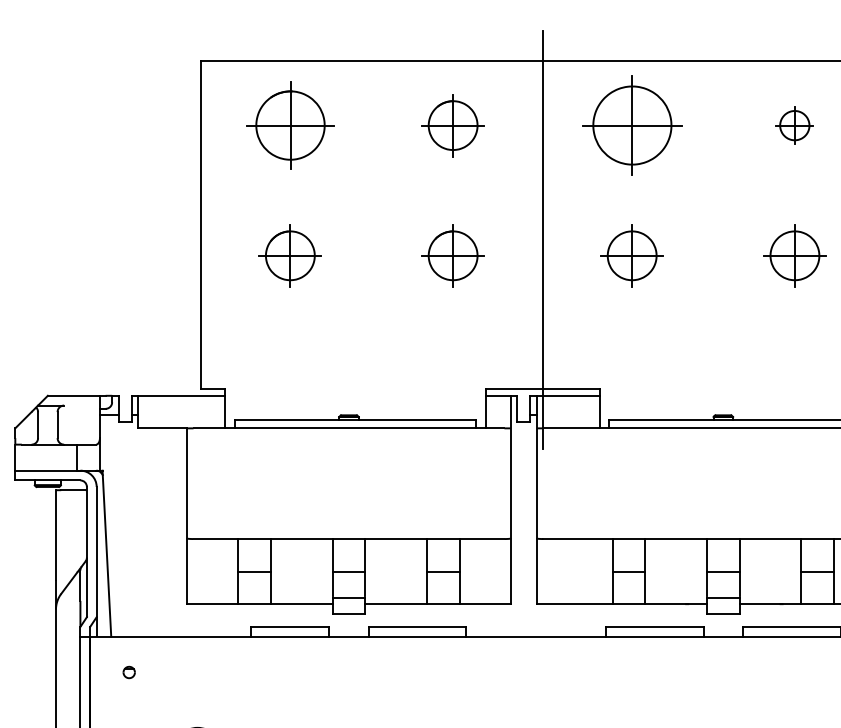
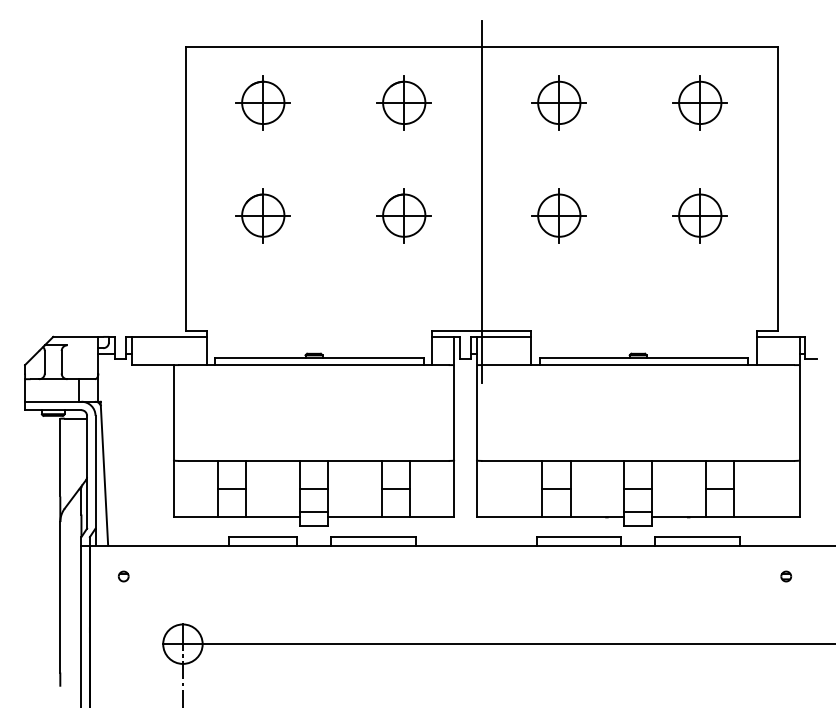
part: (289, 125) -> (262, 102), size x0.71
part: (631, 125) -> (558, 102), size x0.62
part: (794, 125) -> (699, 102), size x1.67

